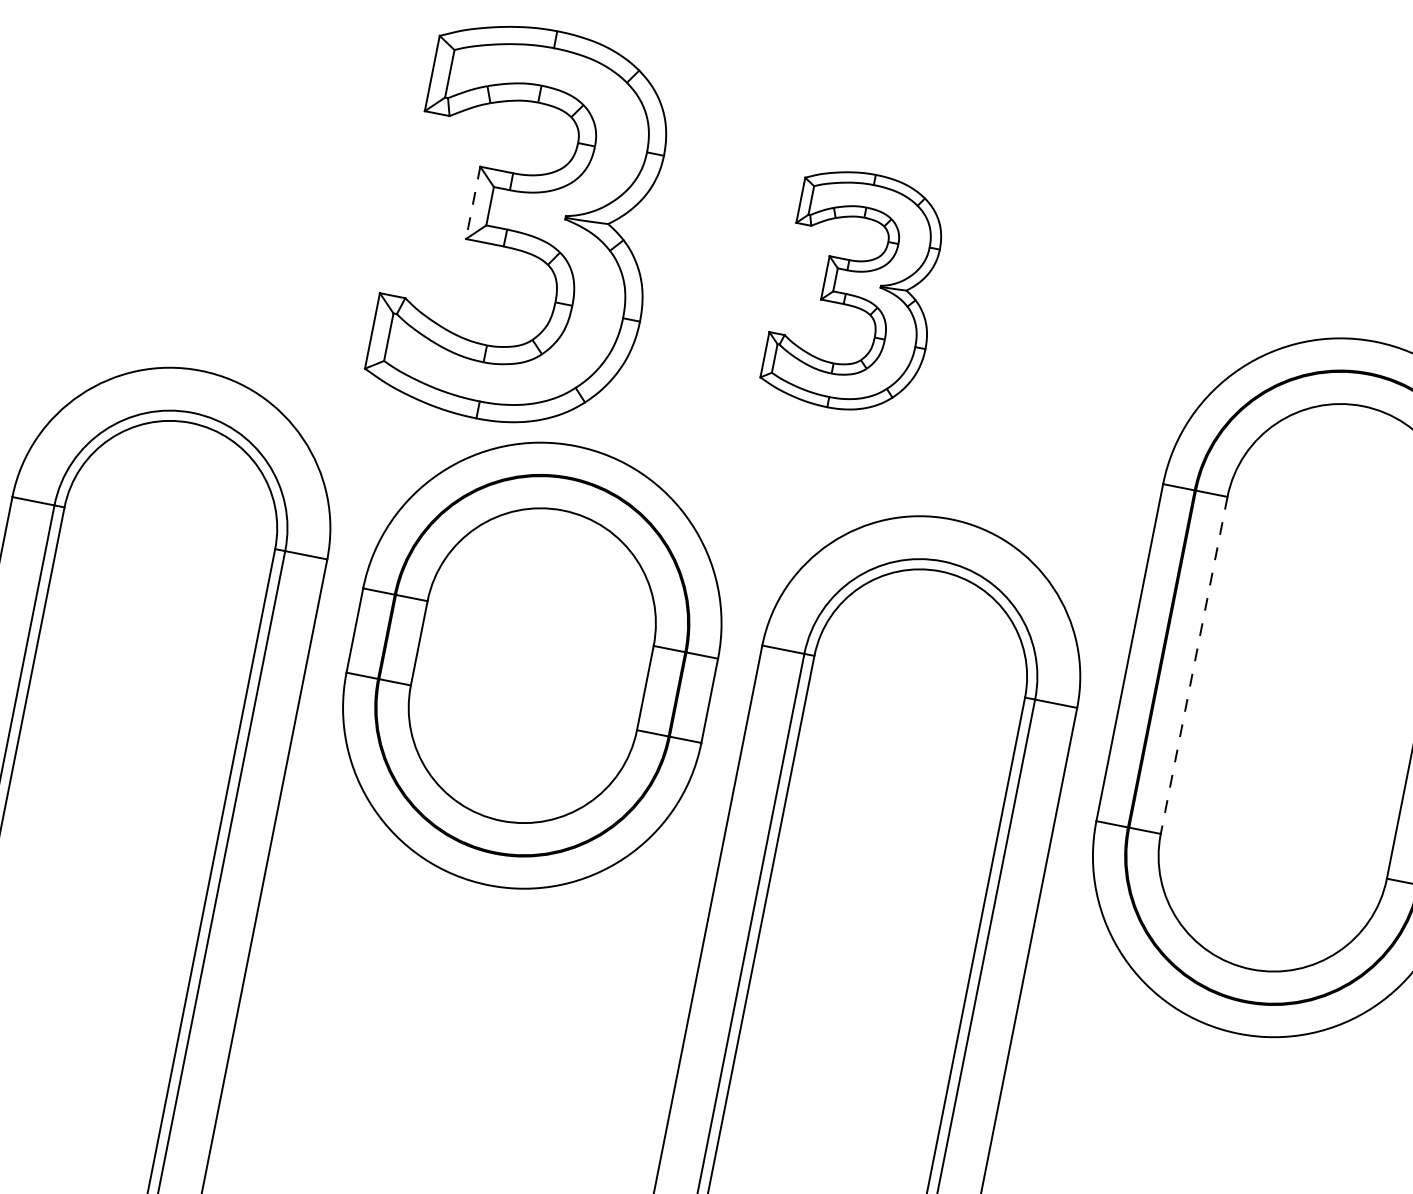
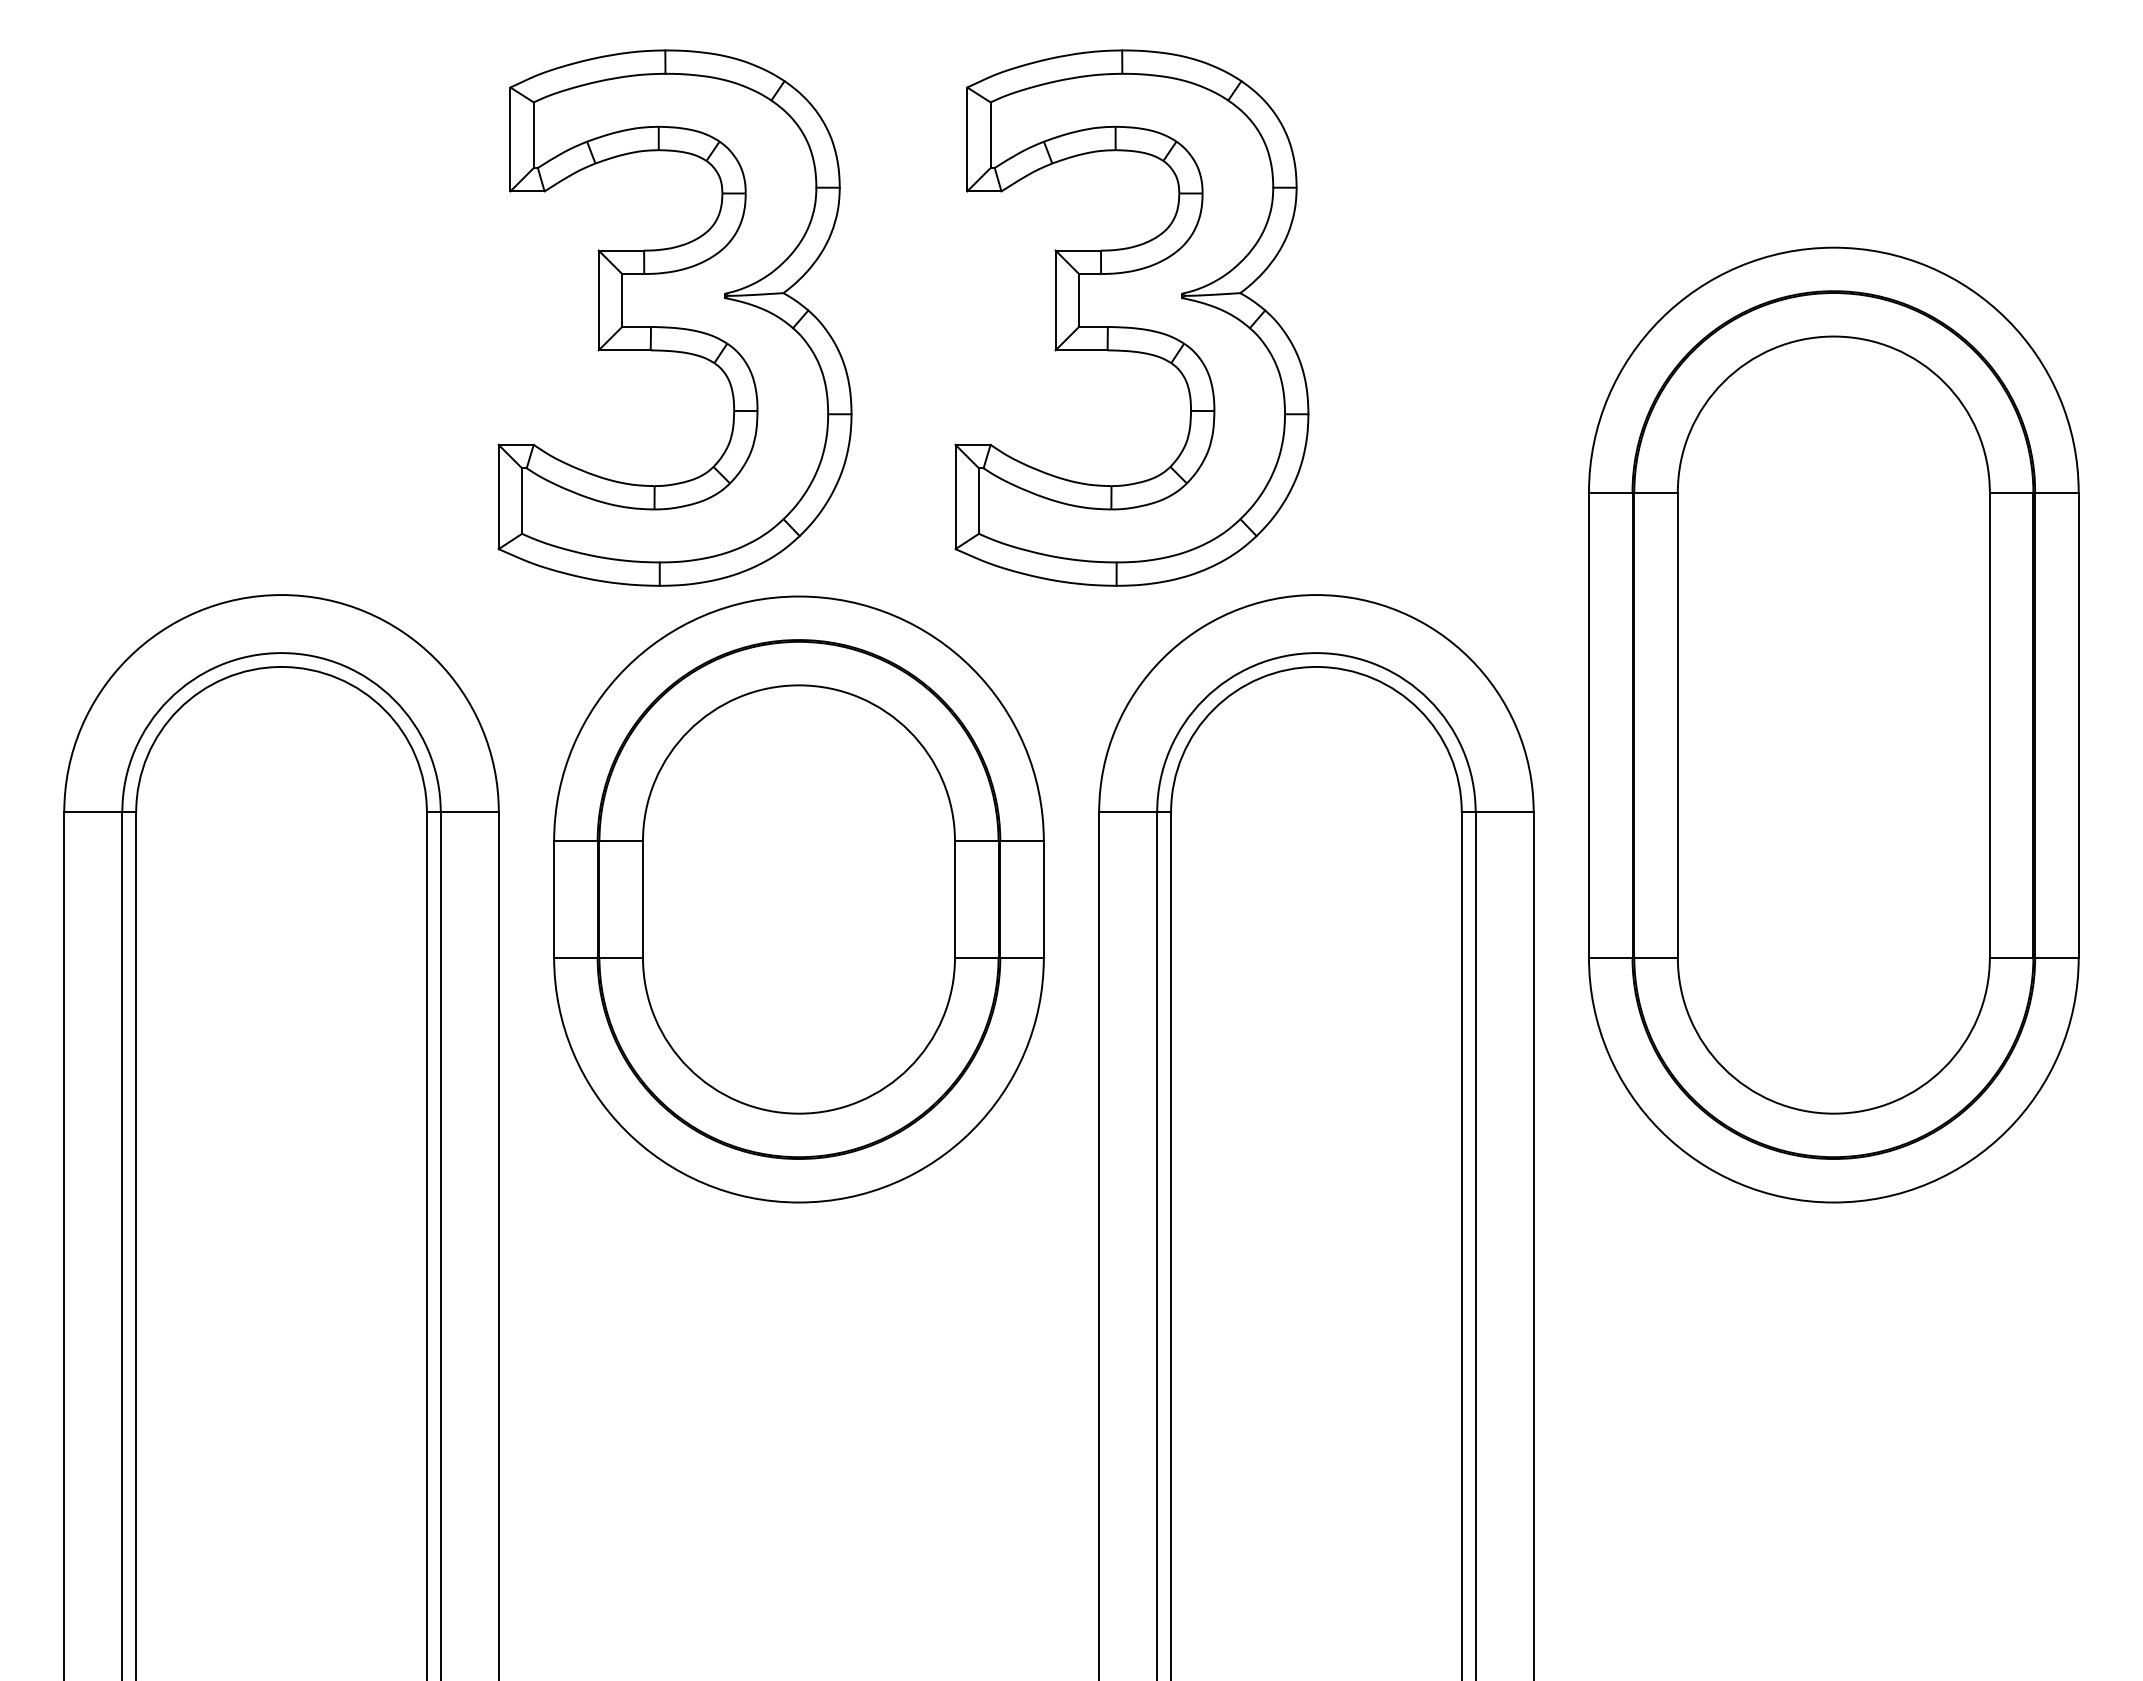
line: (472, 202) -> (598, 300), dashed -> solid
part: (856, 291) -> (1131, 317), size x1.67
line: (1193, 665) -> (1677, 725), dashed -> solid

